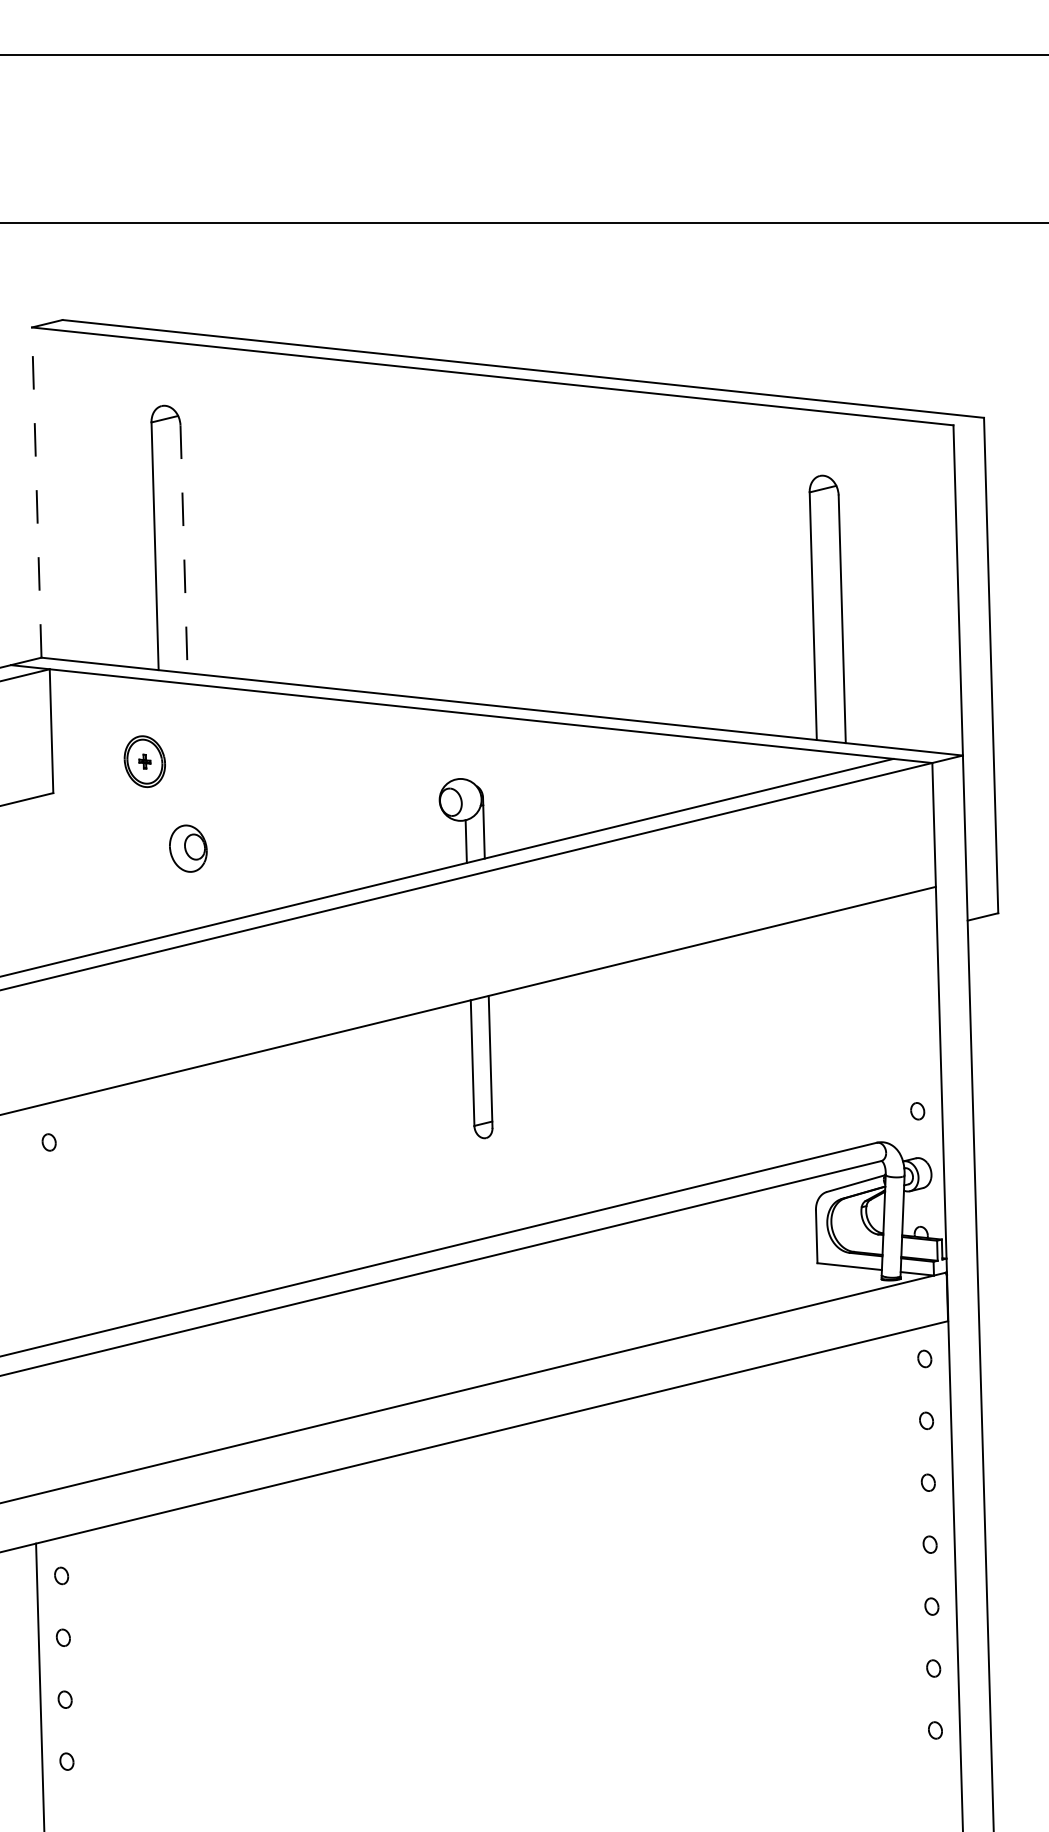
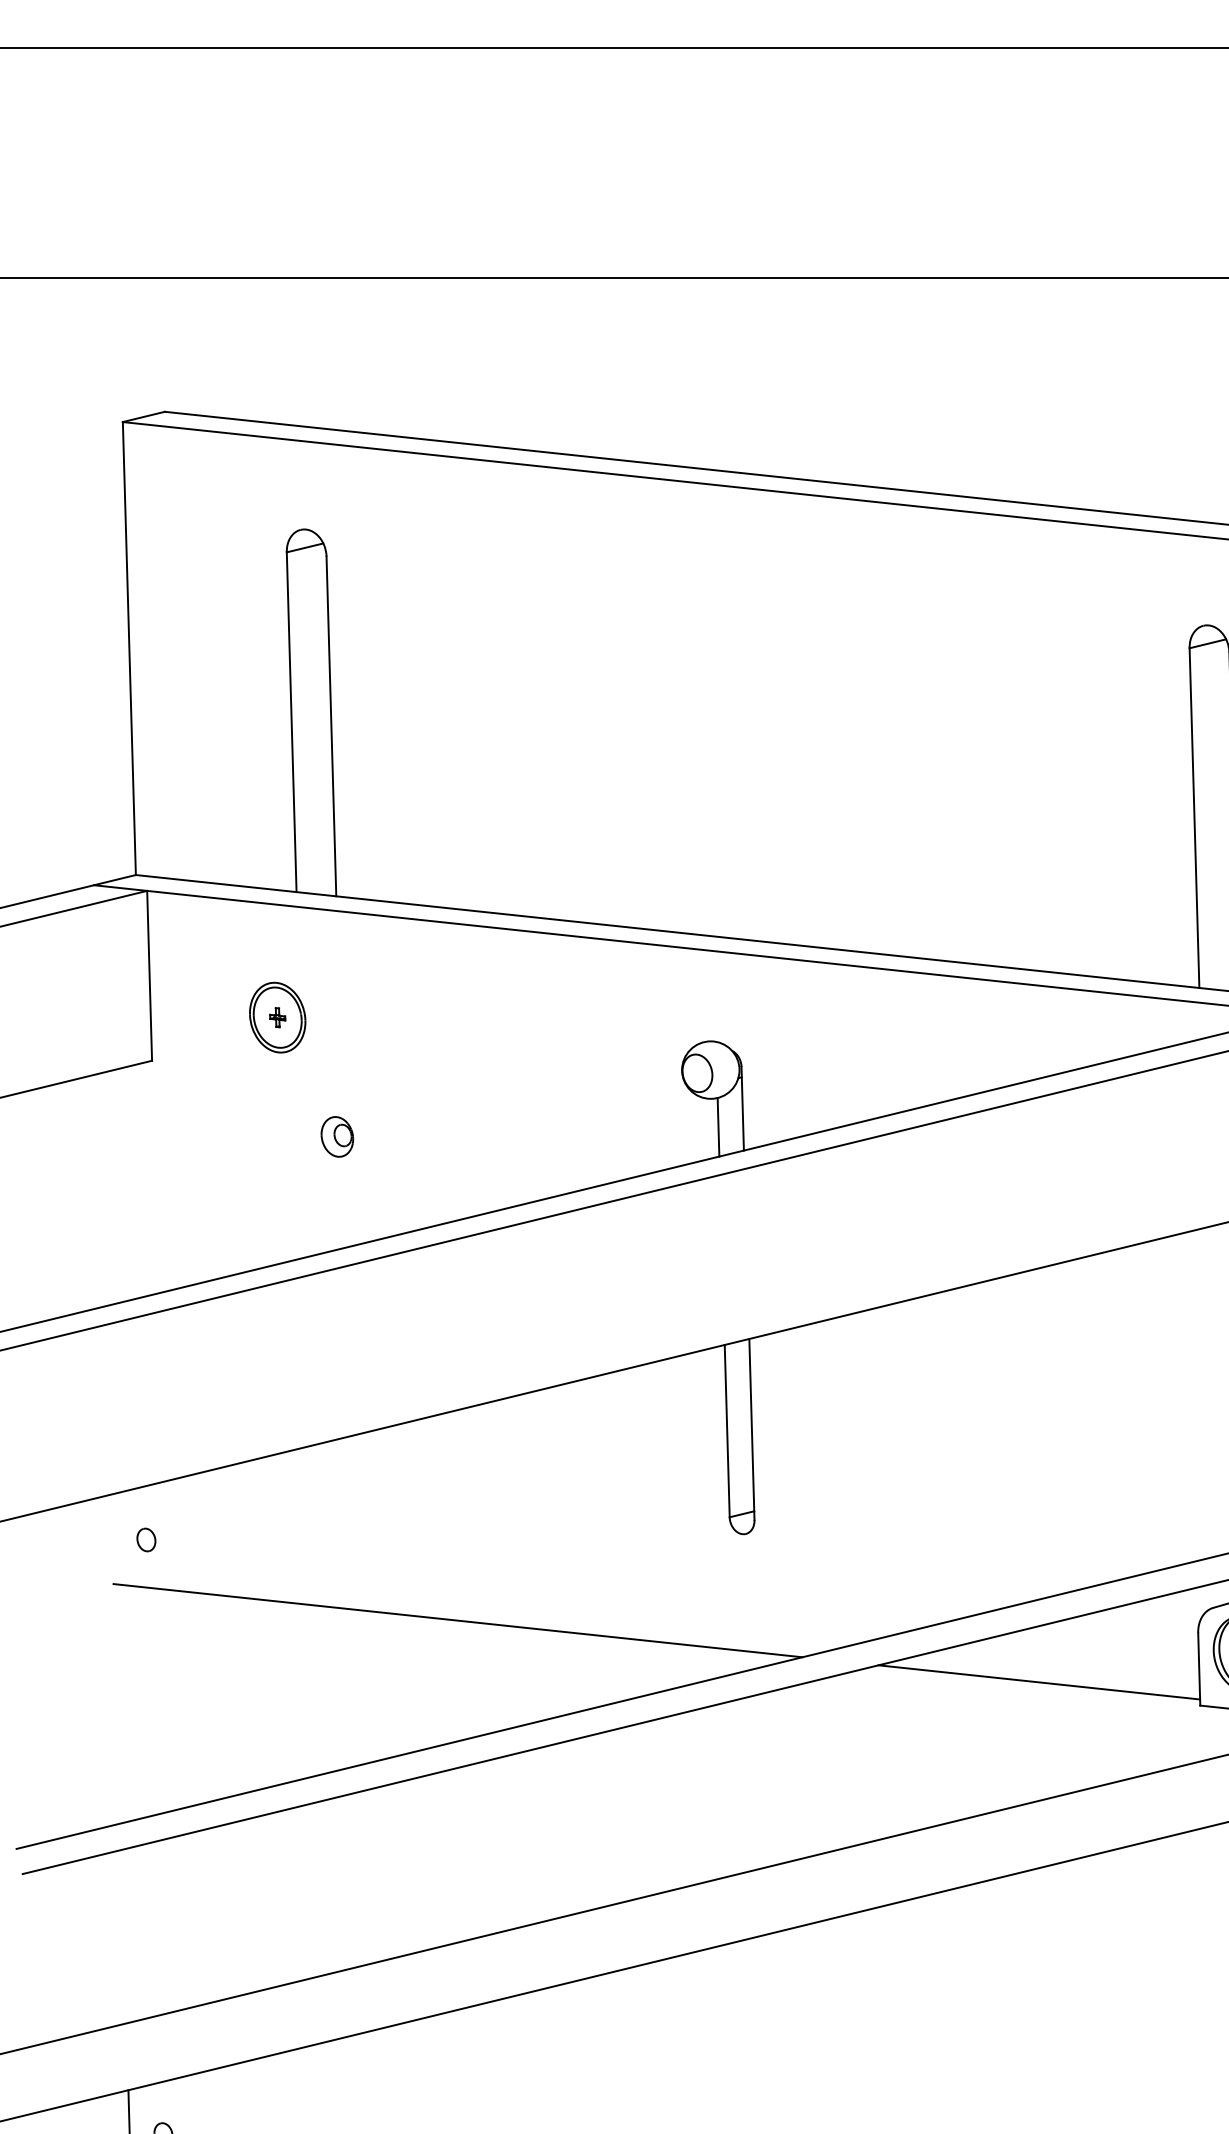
line: (36, 492) -> (129, 648), dashed -> solid
line: (184, 549) -> (332, 726), dashed -> solid
part: (188, 848) -> (337, 1136), size x0.62
line: (276, 1200) -> (458, 1619), added
line: (699, 1245) -> (1038, 1681), added

